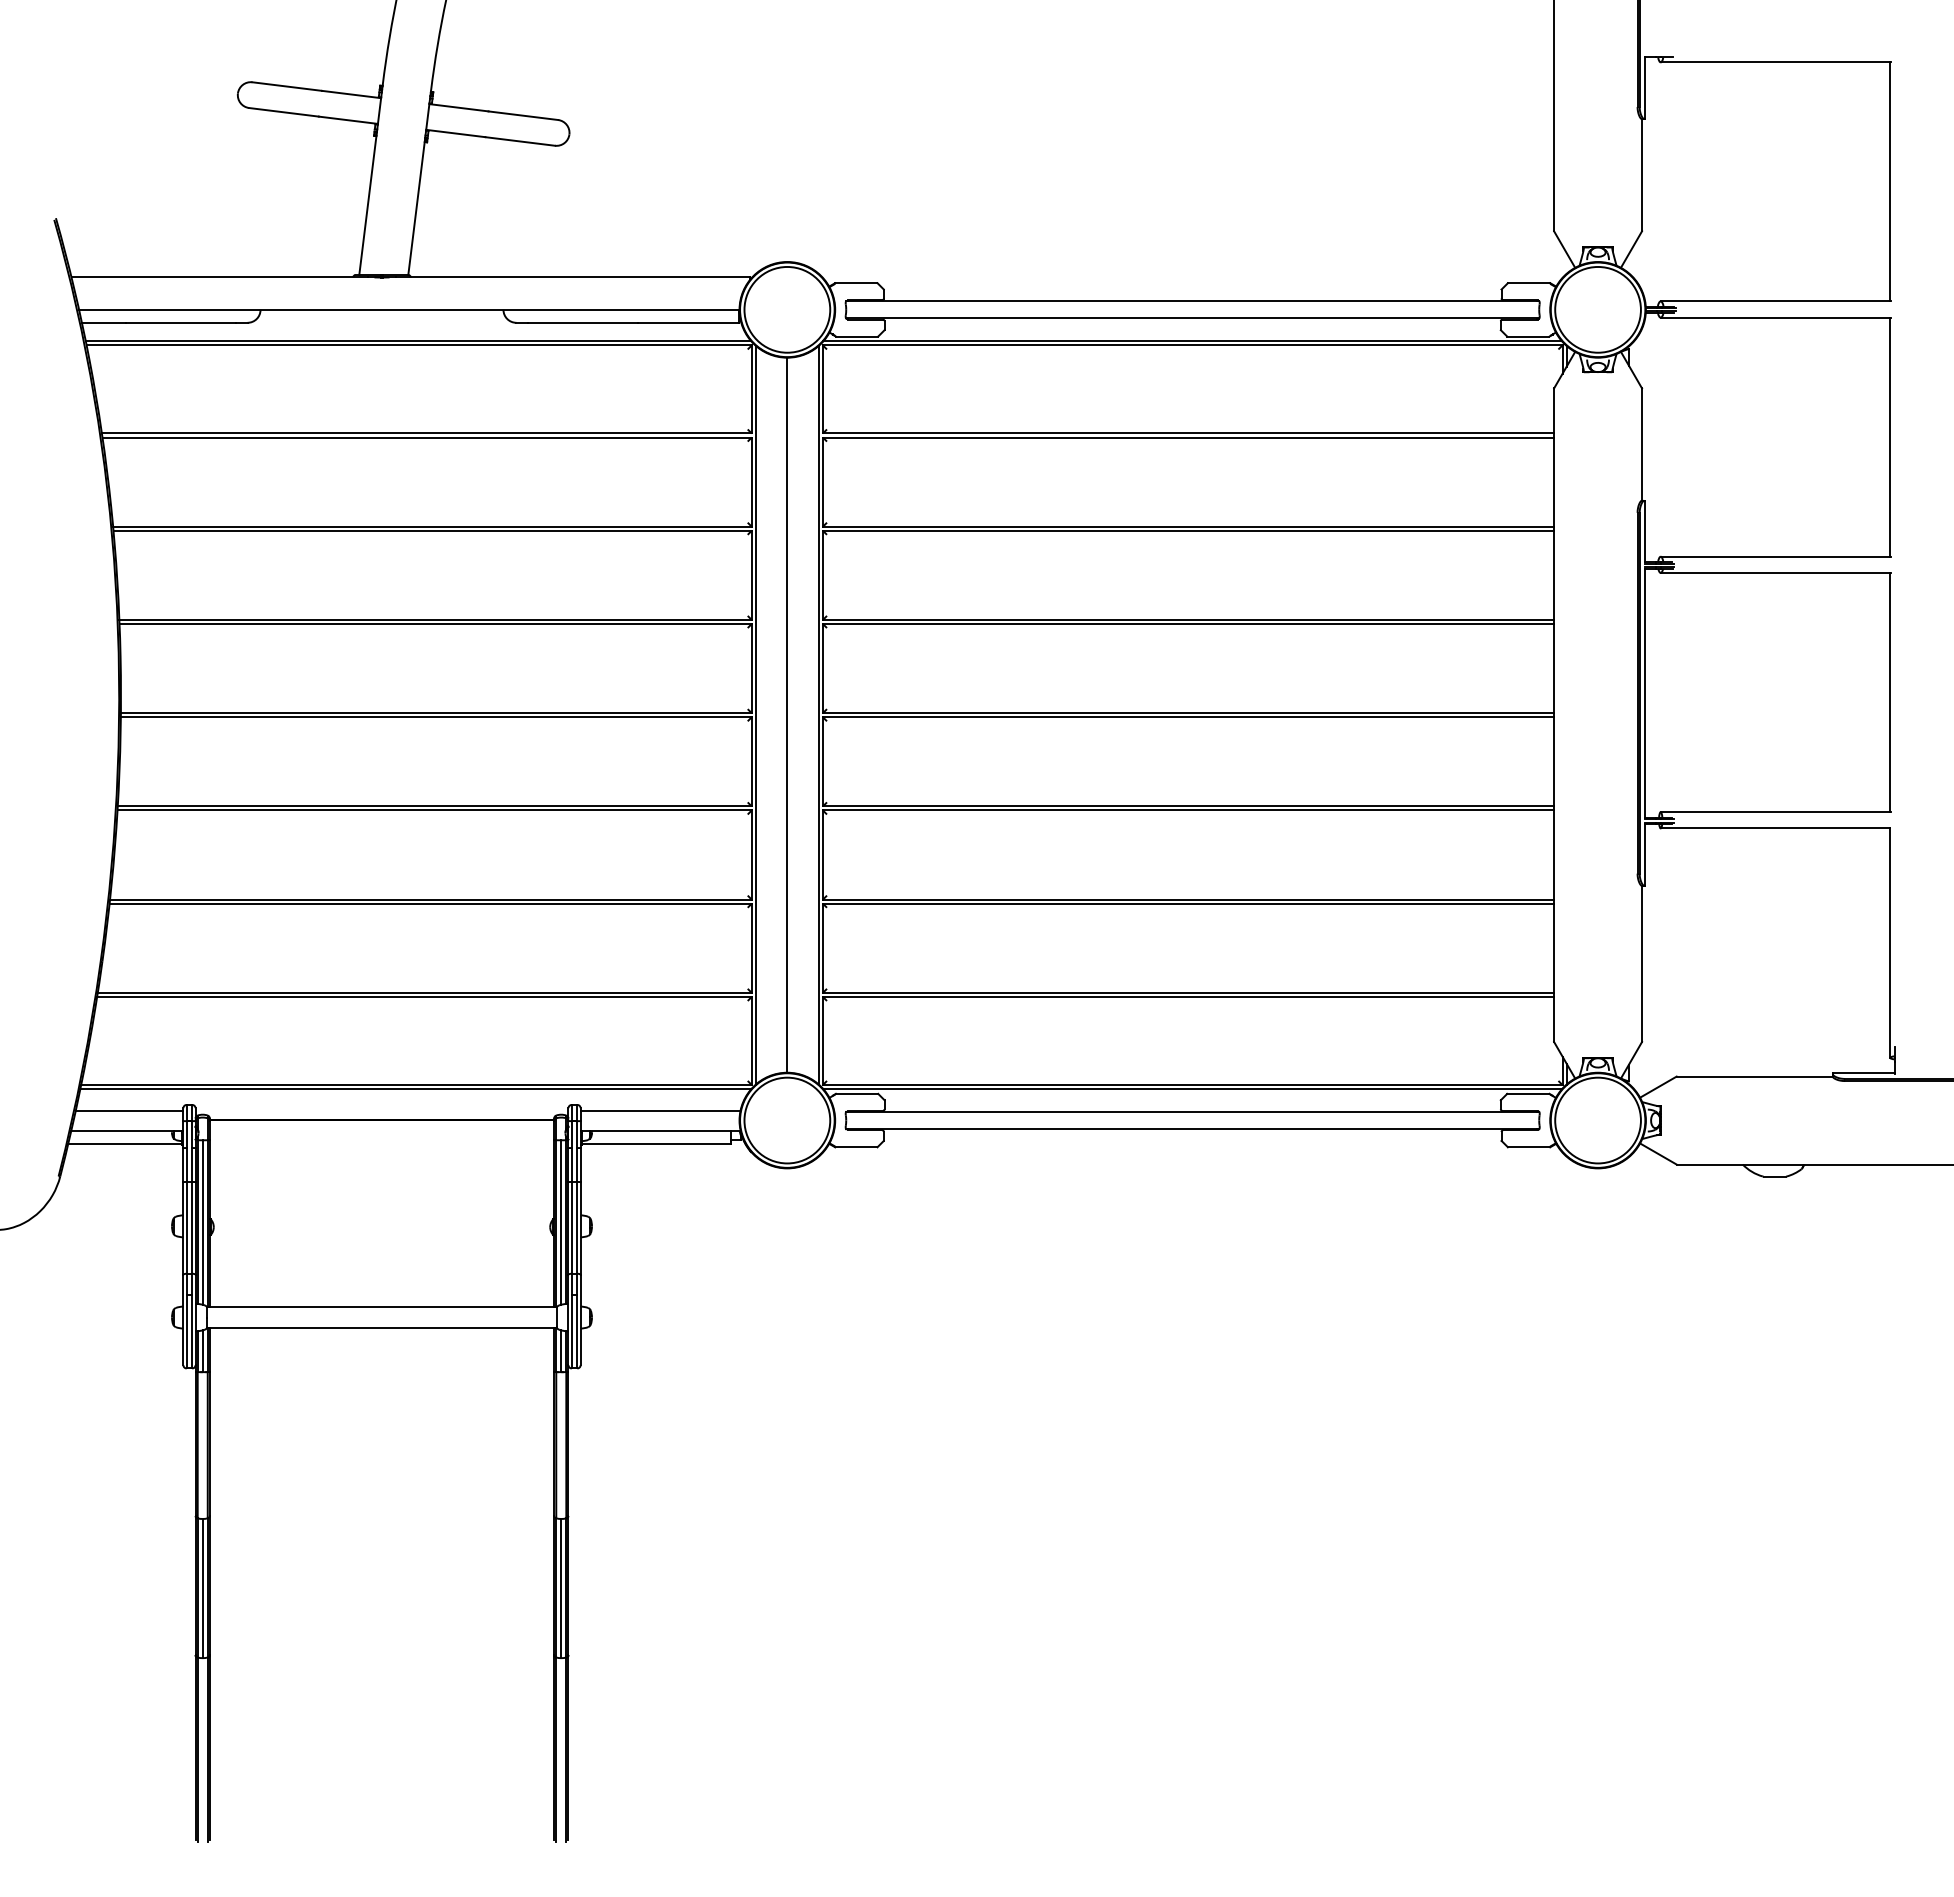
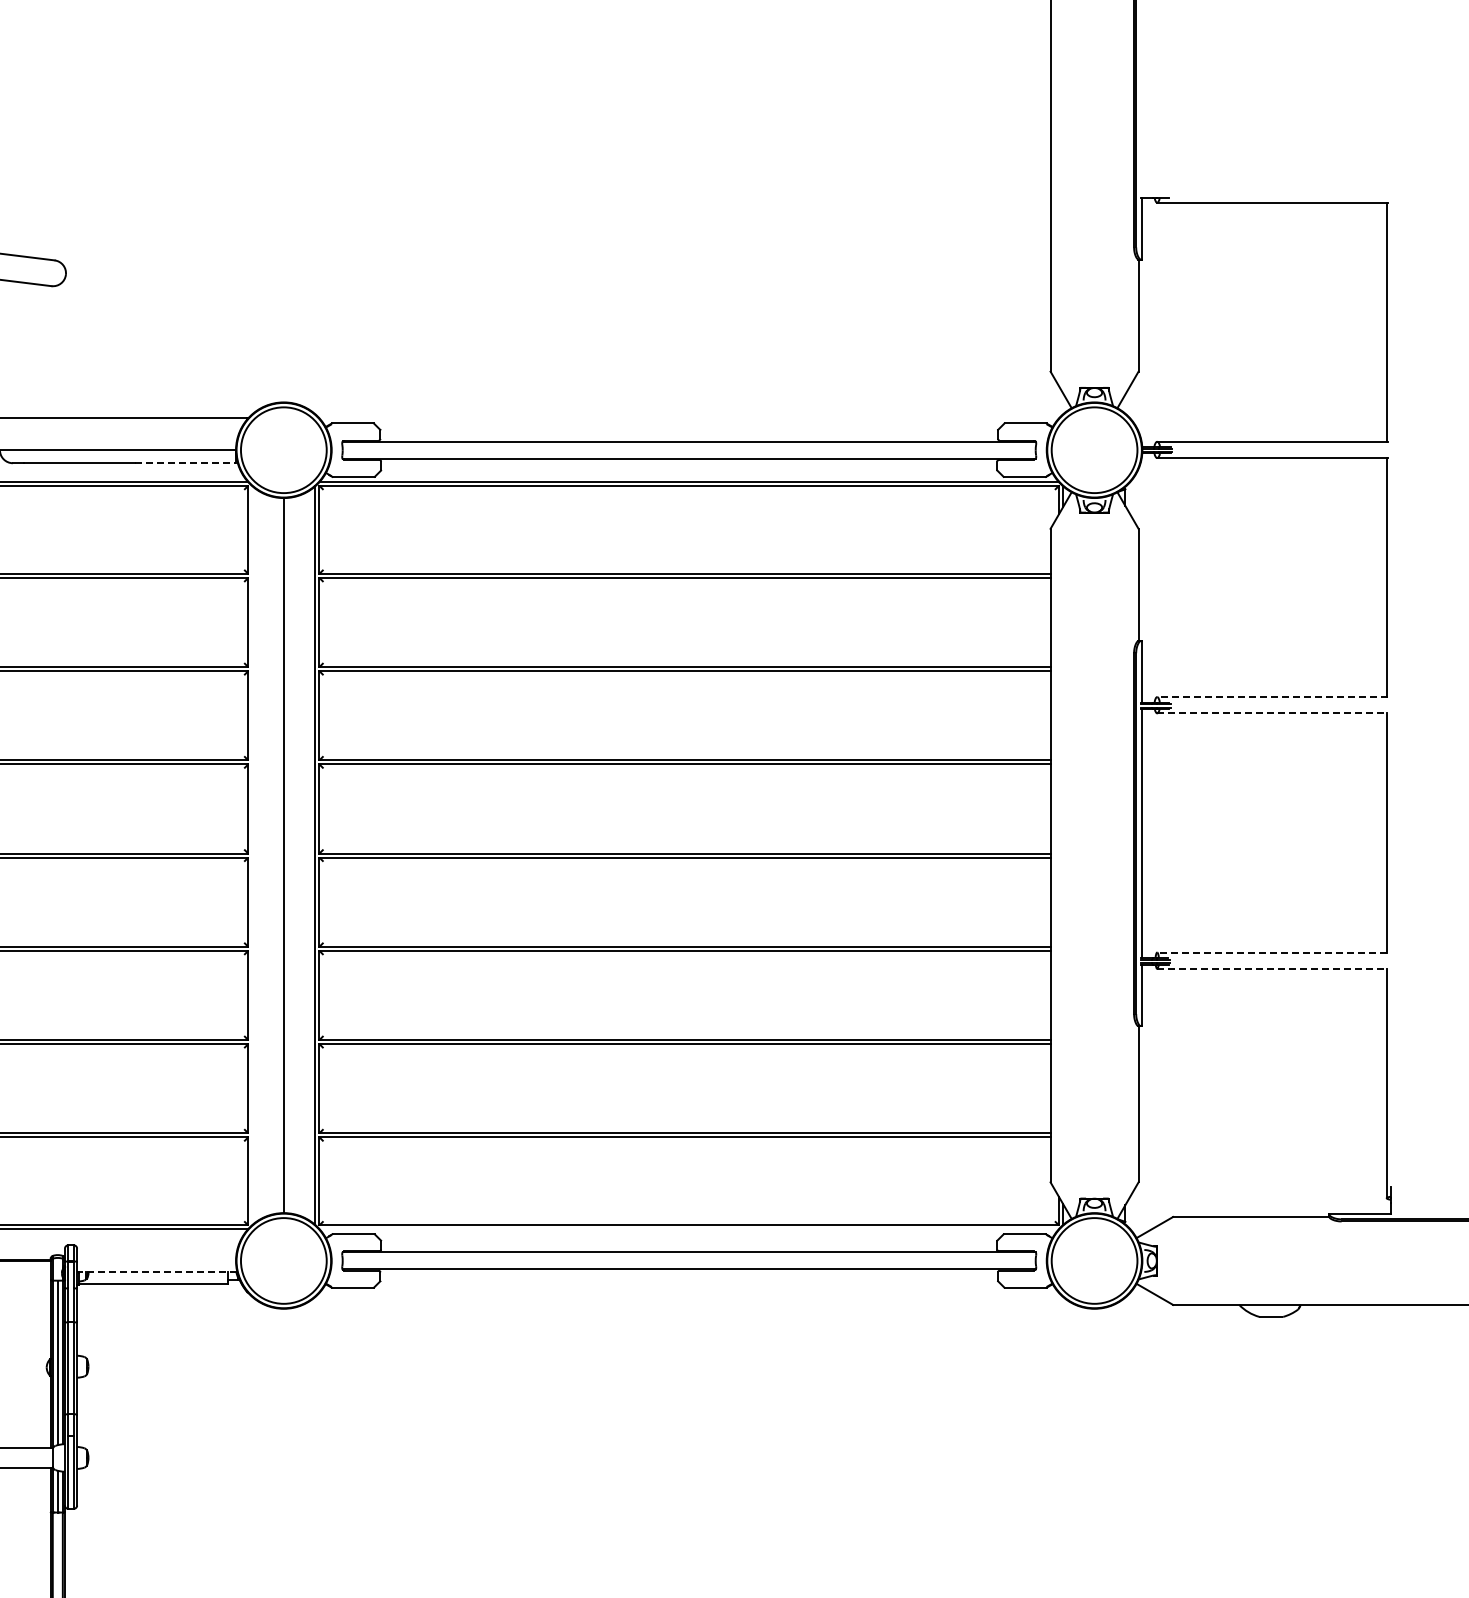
line: (688, 322) -> (185, 462), solid -> dashed
line: (1775, 556) -> (1272, 696), solid -> dashed
line: (1775, 572) -> (1272, 712), solid -> dashed
line: (755, 714) -> (252, 854), removed
line: (1775, 812) -> (1272, 952), solid -> dashed
line: (1775, 828) -> (1272, 968), solid -> dashed
line: (1192, 1089) -> (689, 1229), removed
line: (660, 1111) -> (157, 1251), removed
line: (660, 1131) -> (157, 1271), solid -> dashed

